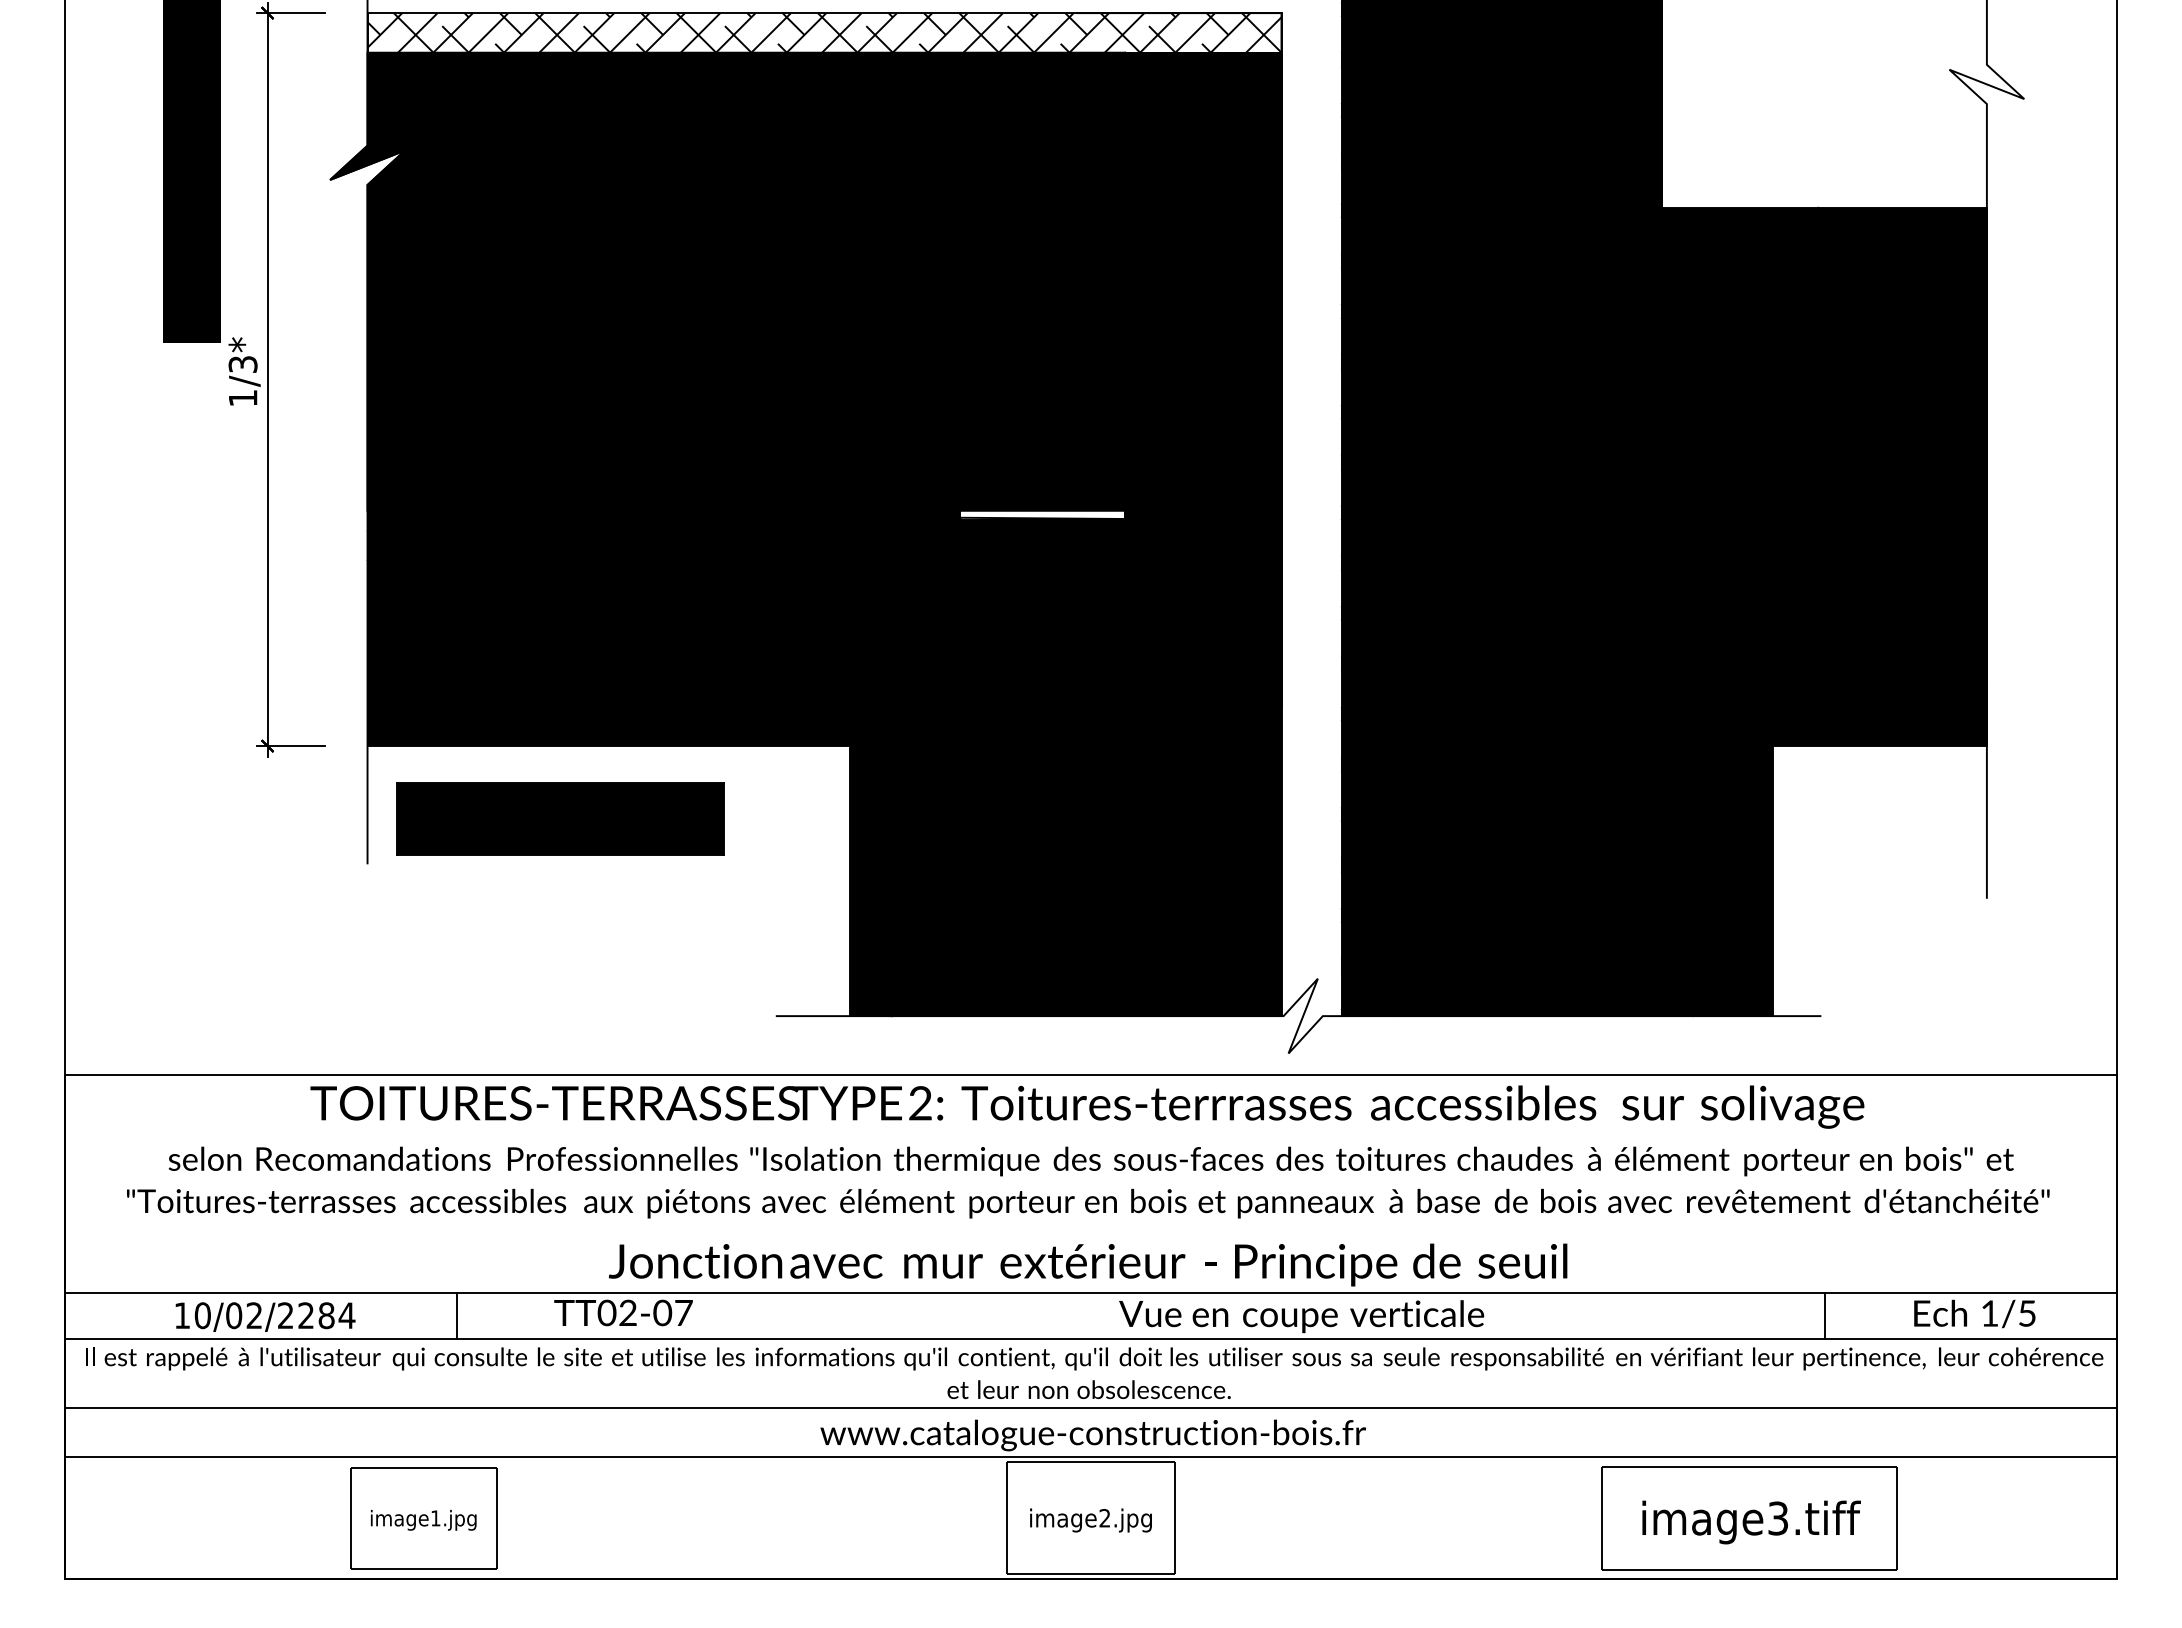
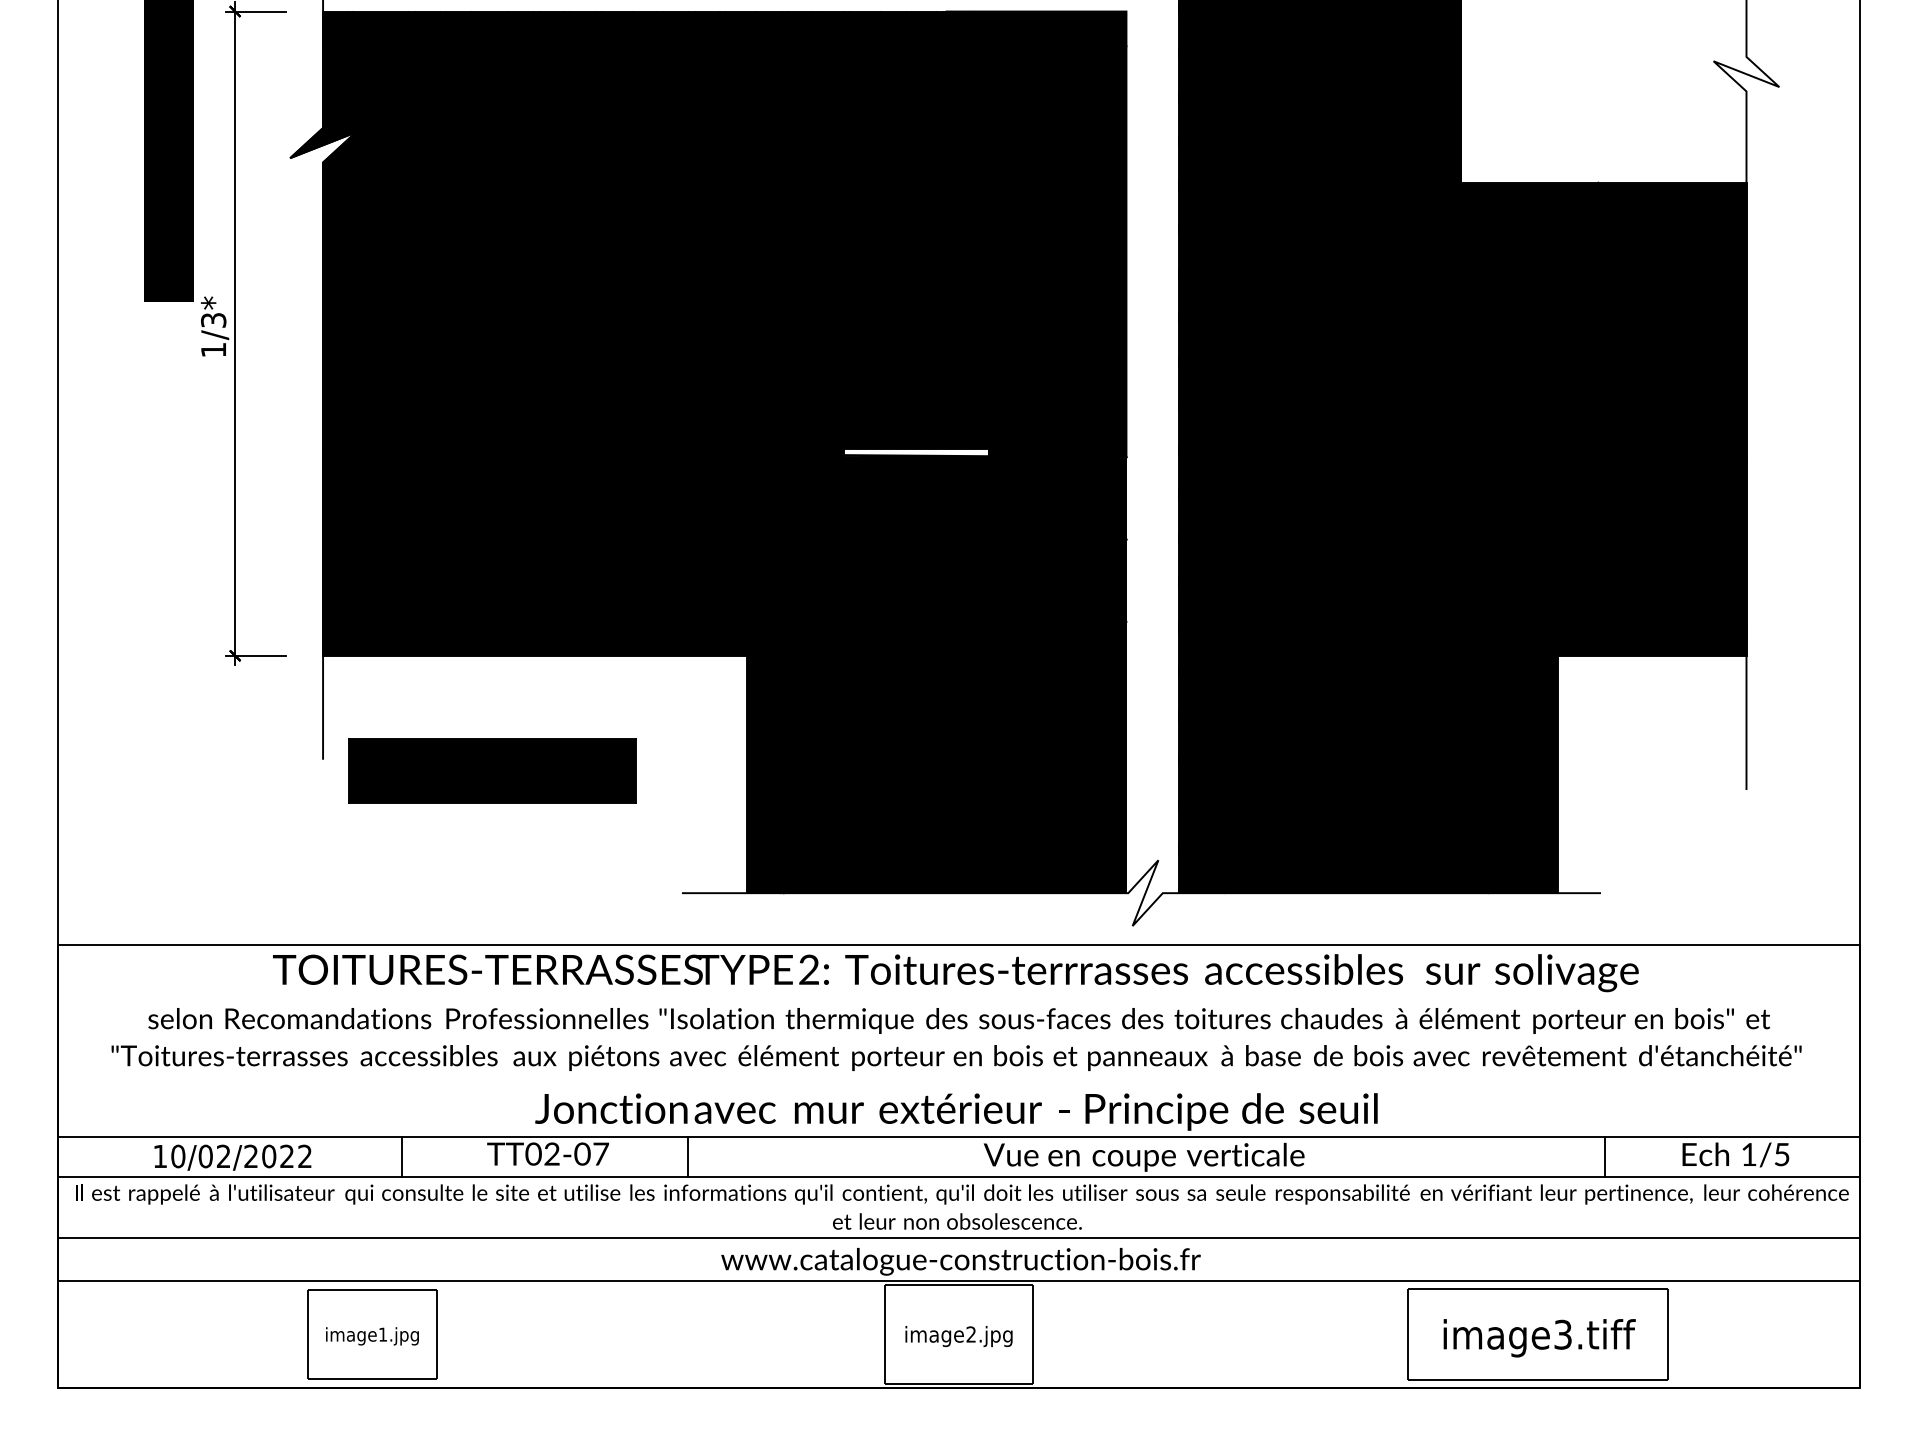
fill: (824, 32) -> (724, 28), added
part: (560, 818) -> (492, 770), moved
text: (326, 1315) -> (287, 1156), 10/02/2284 -> 10/02/2022
line: (782, 1316) -> (687, 1157), added

